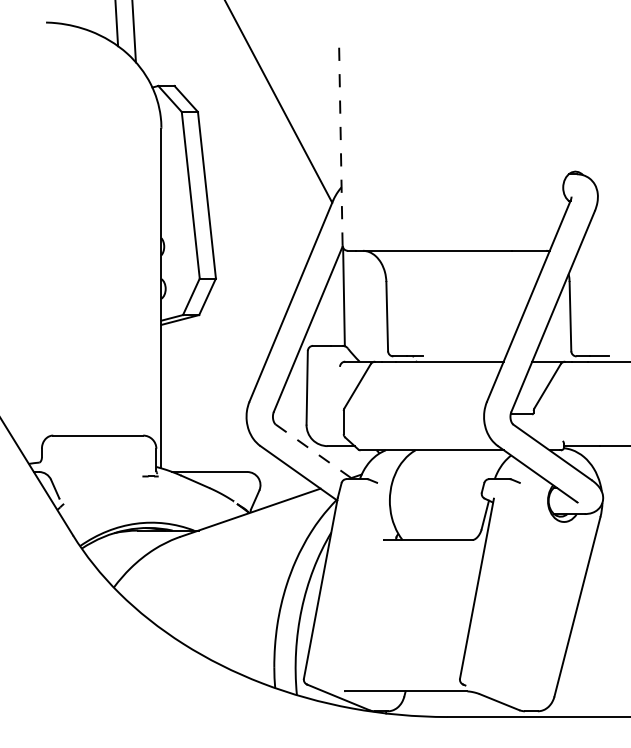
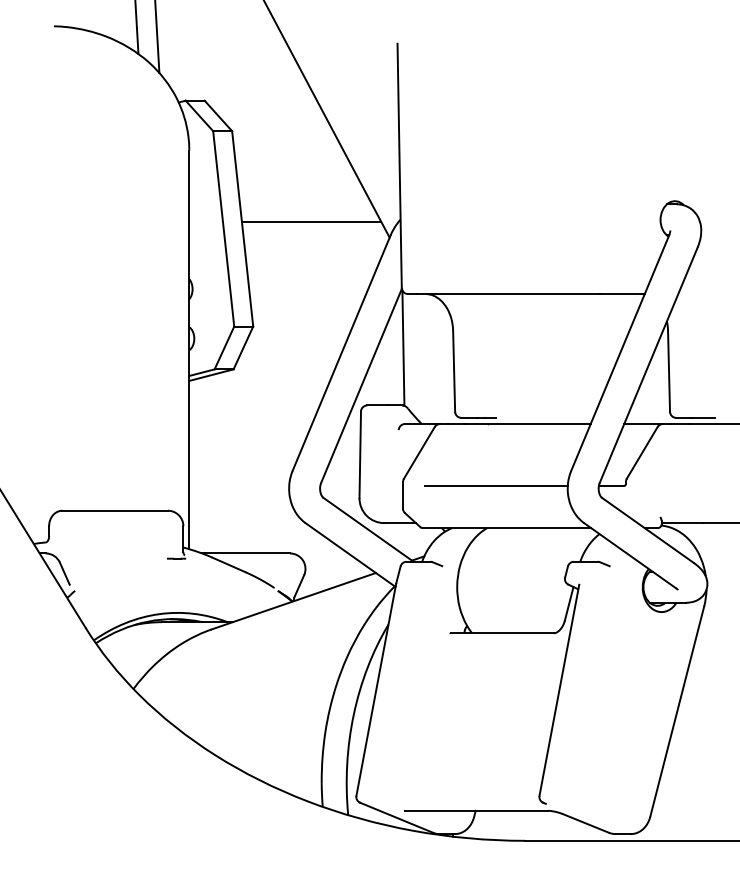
line: (340, 141) -> (399, 165), dashed -> solid
line: (265, 188) -> (311, 221), added
line: (423, 414) -> (496, 485), added
line: (314, 452) -> (368, 530), dashed -> solid

